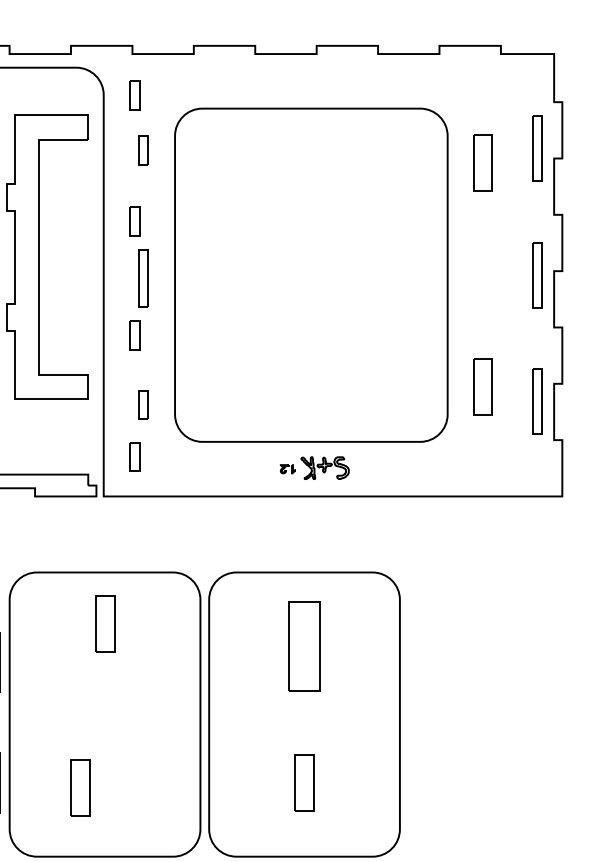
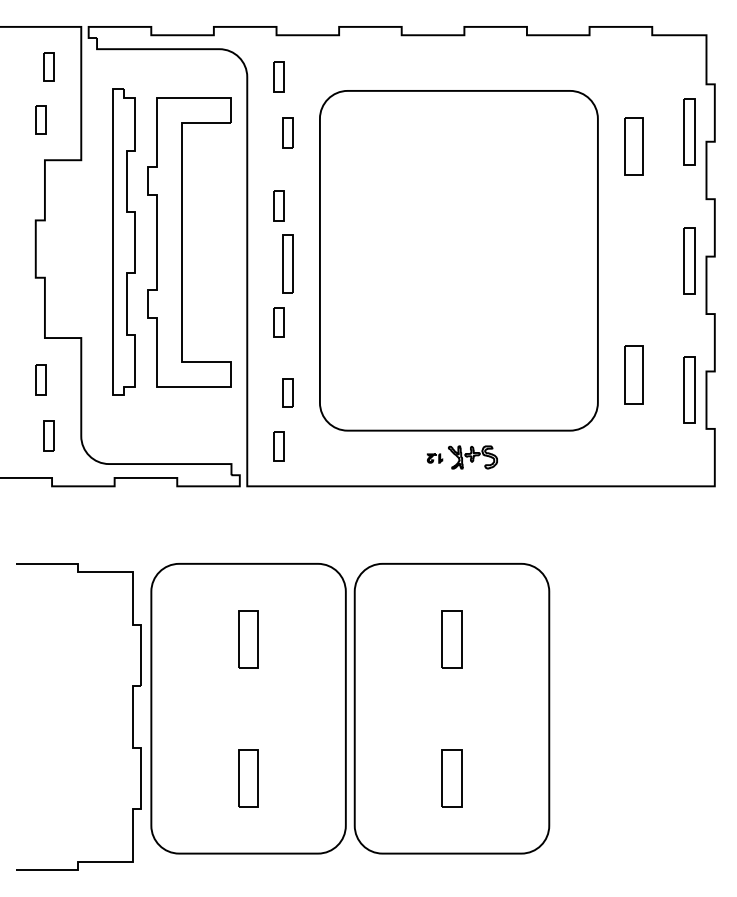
part: (104, 624) -> (248, 639), moved
part: (304, 646) -> (451, 639), size x0.62
part: (80, 787) -> (248, 778), moved

